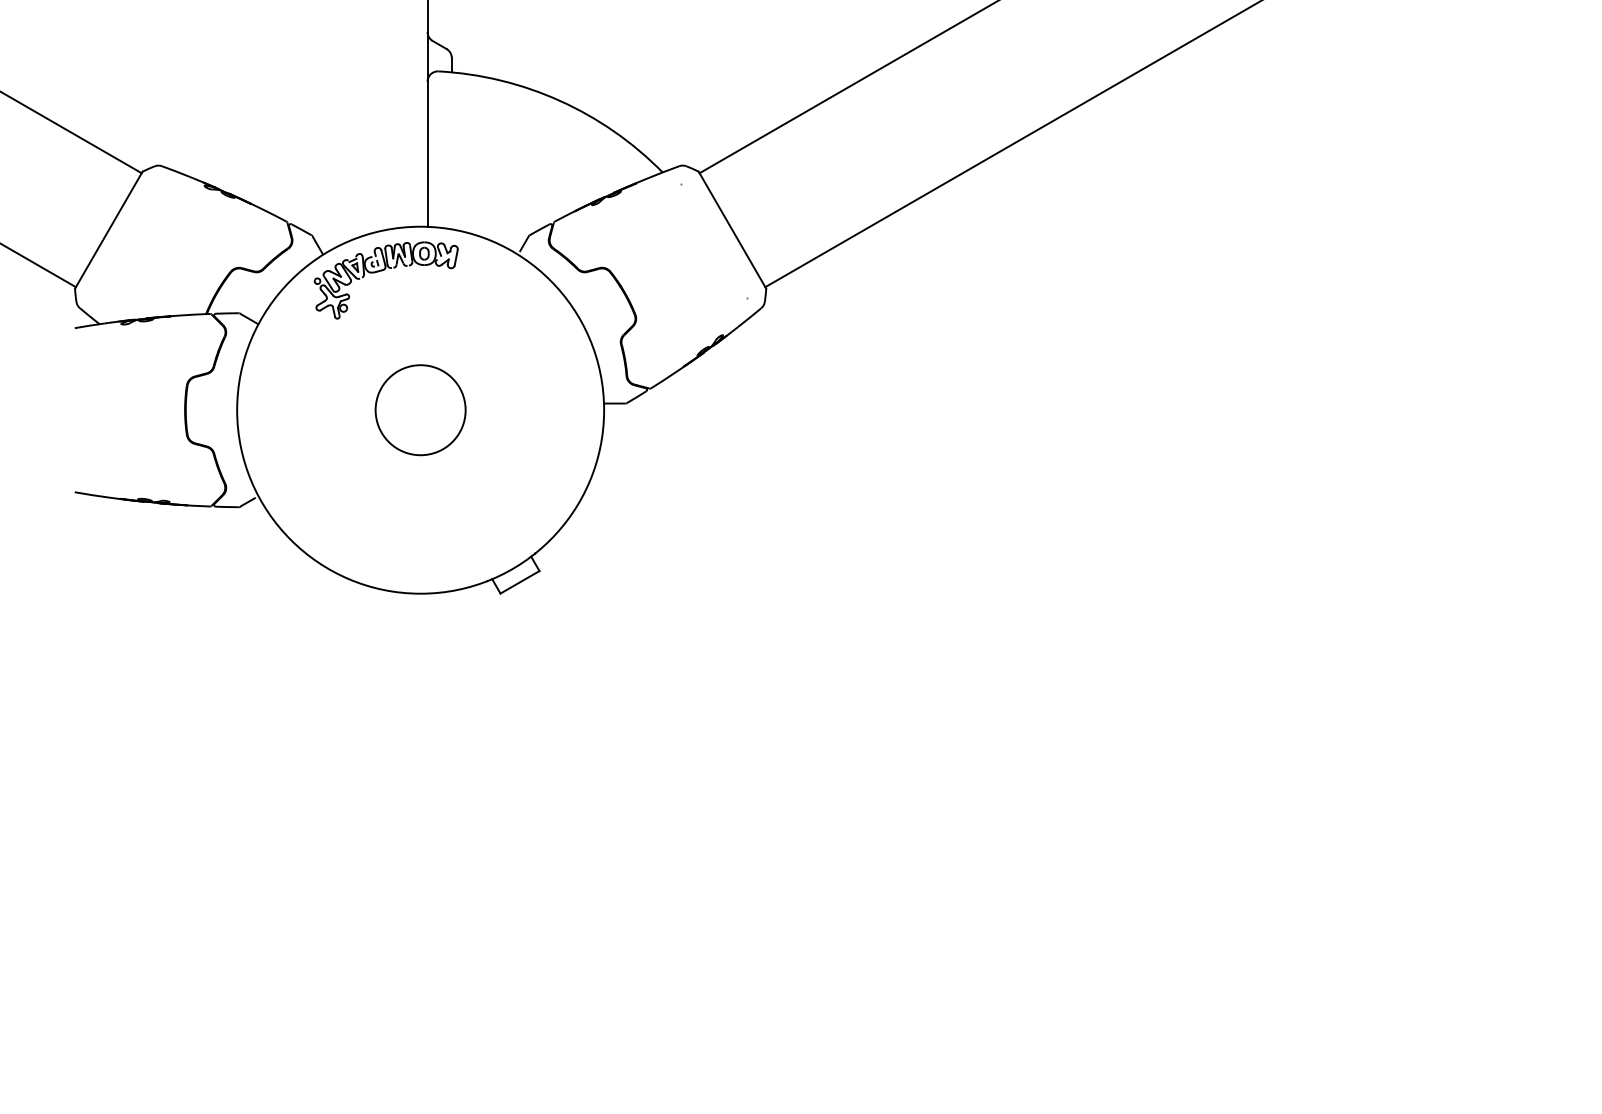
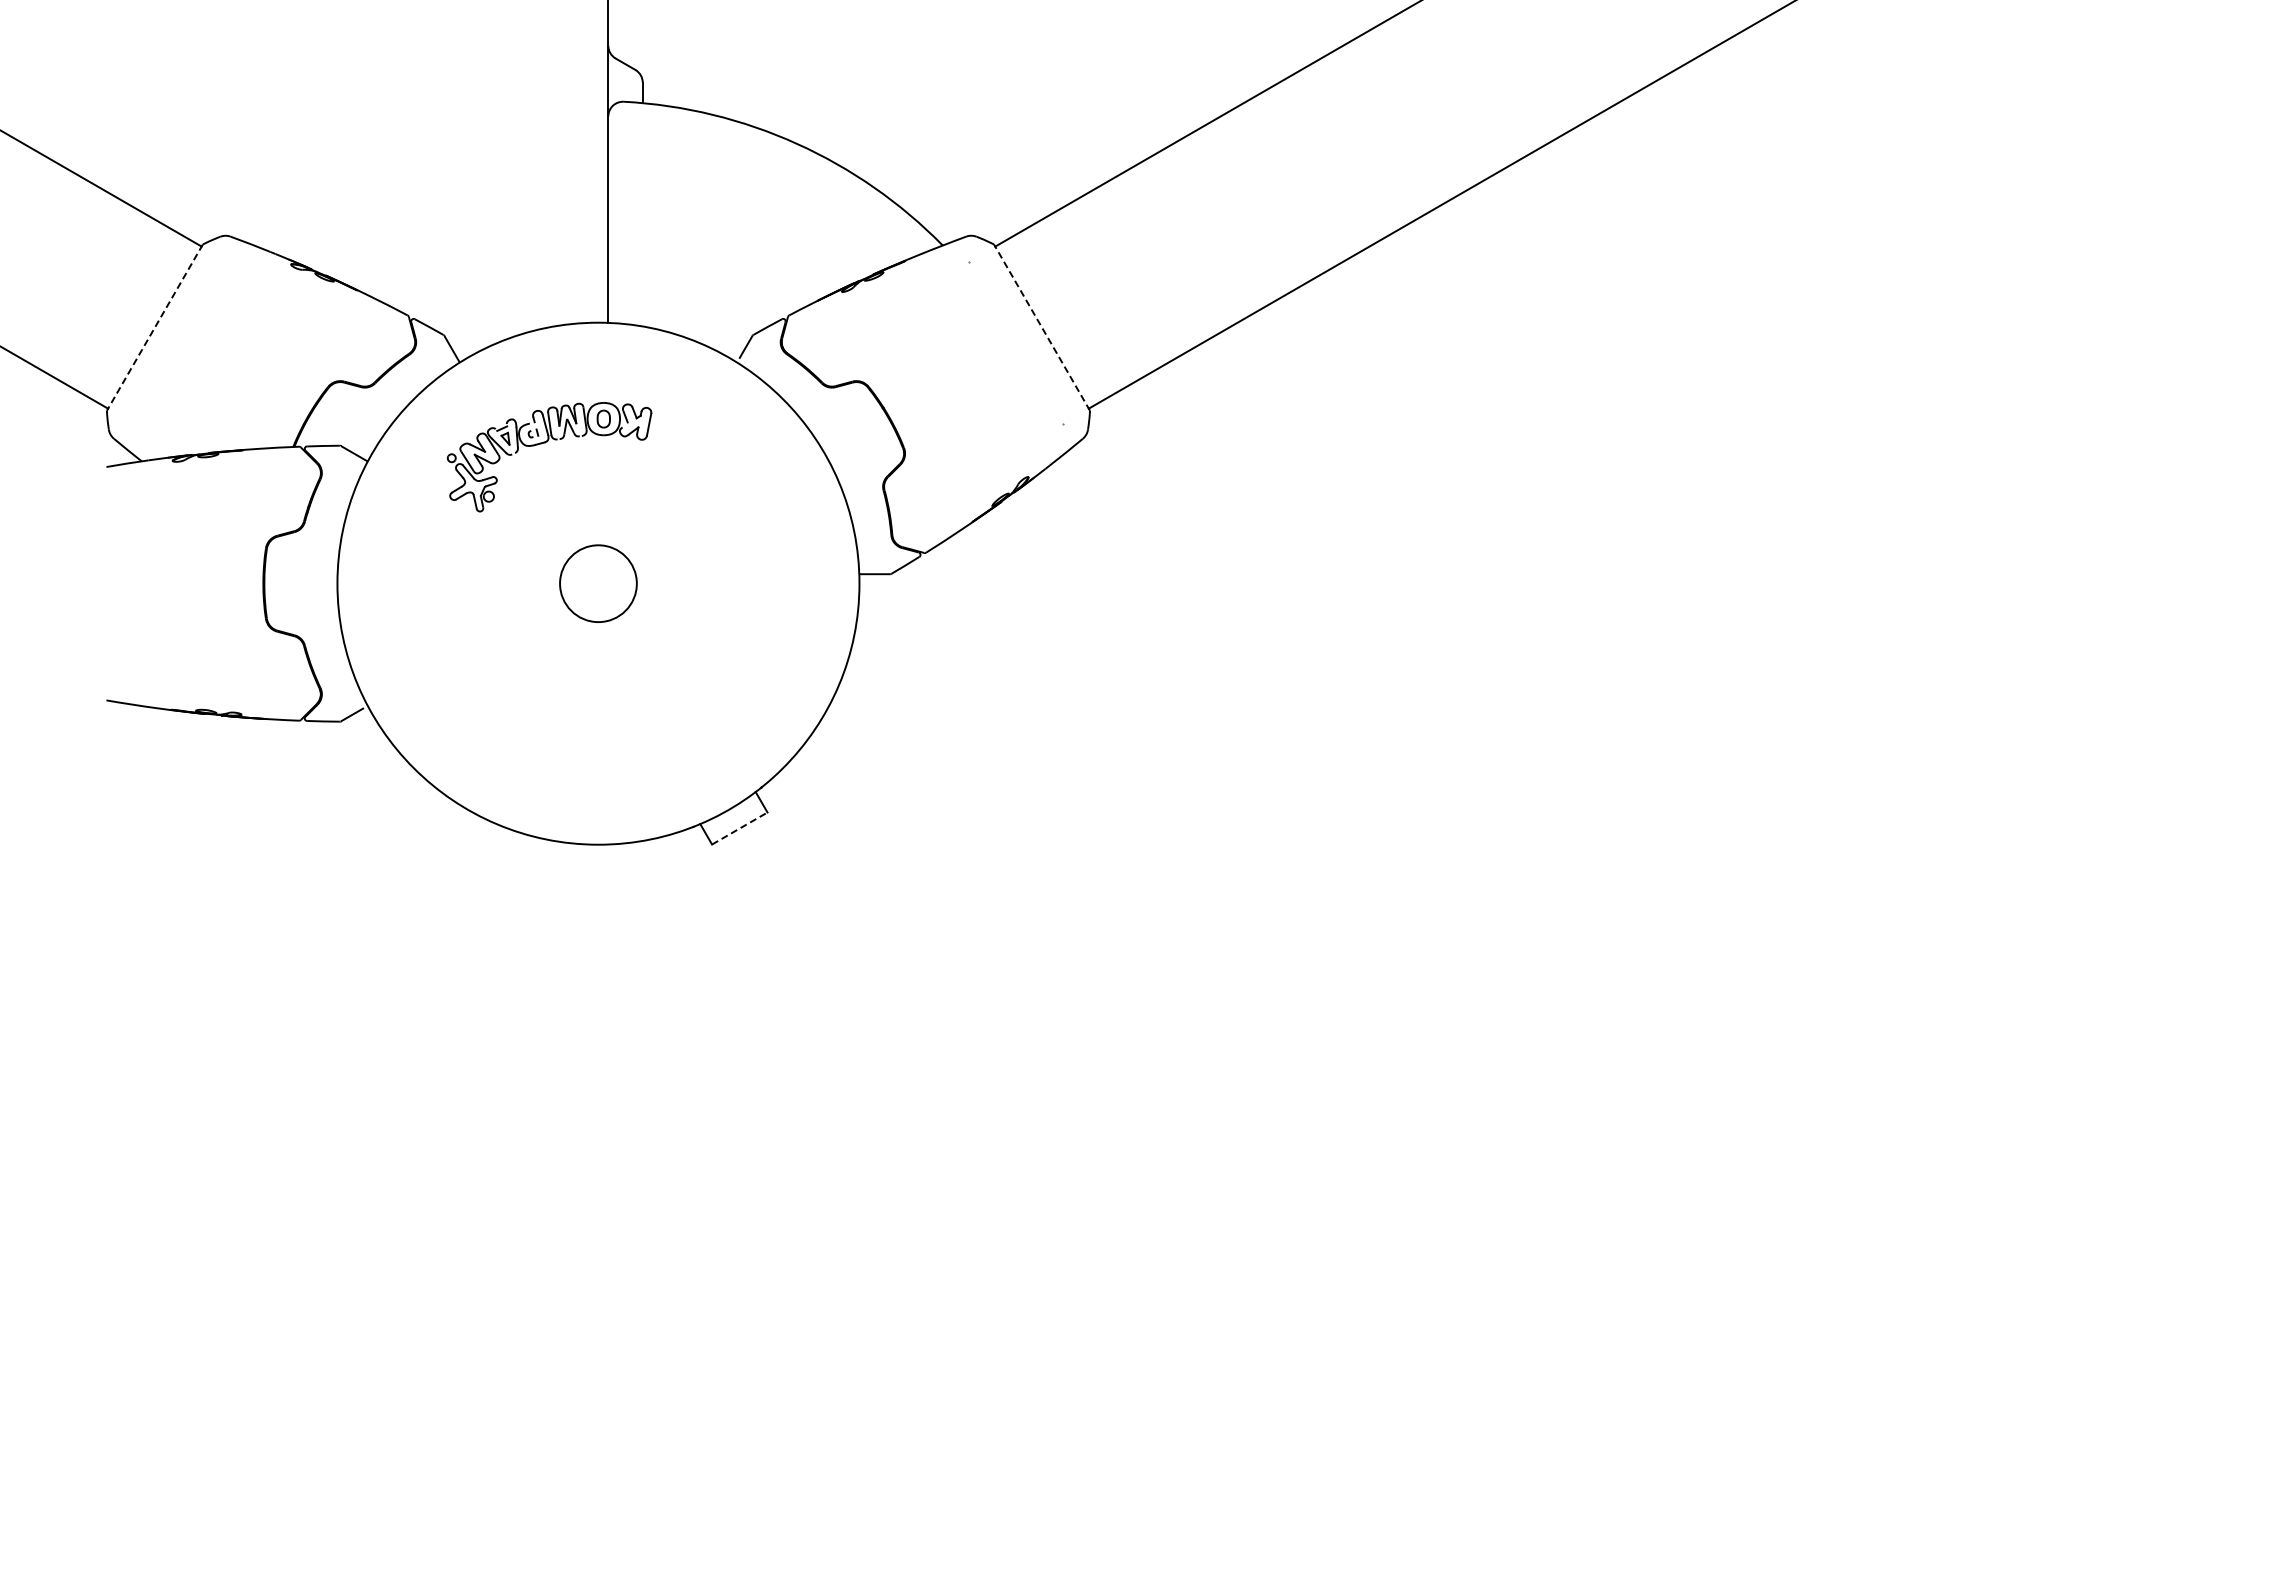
line: (108, 230) -> (154, 328), solid -> dashed
line: (732, 230) -> (1041, 327), solid -> dashed
part: (383, 270) -> (545, 443), moved
circle: (420, 410) -> (598, 583), size x0.6
line: (520, 582) -> (740, 828), solid -> dashed

